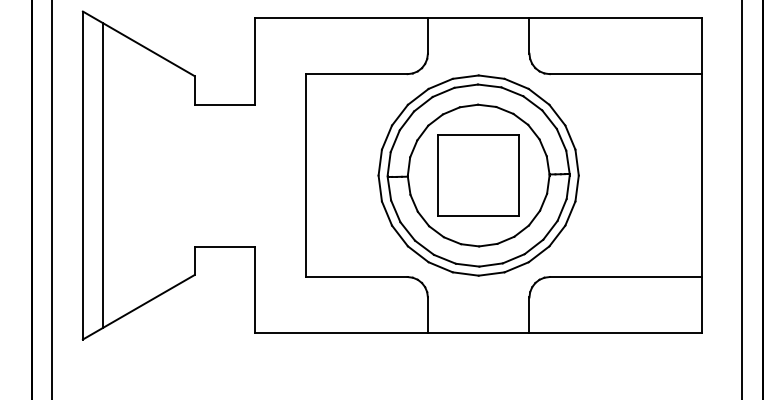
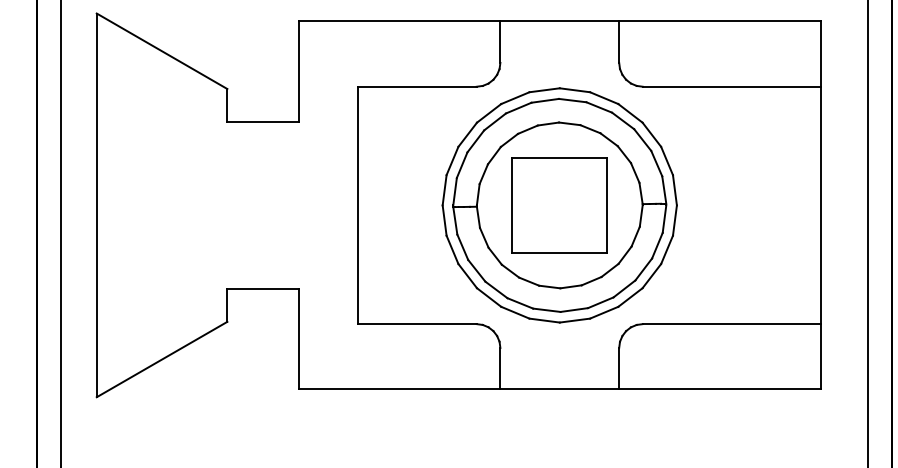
line: (103, 175) -> (120, 205), removed

